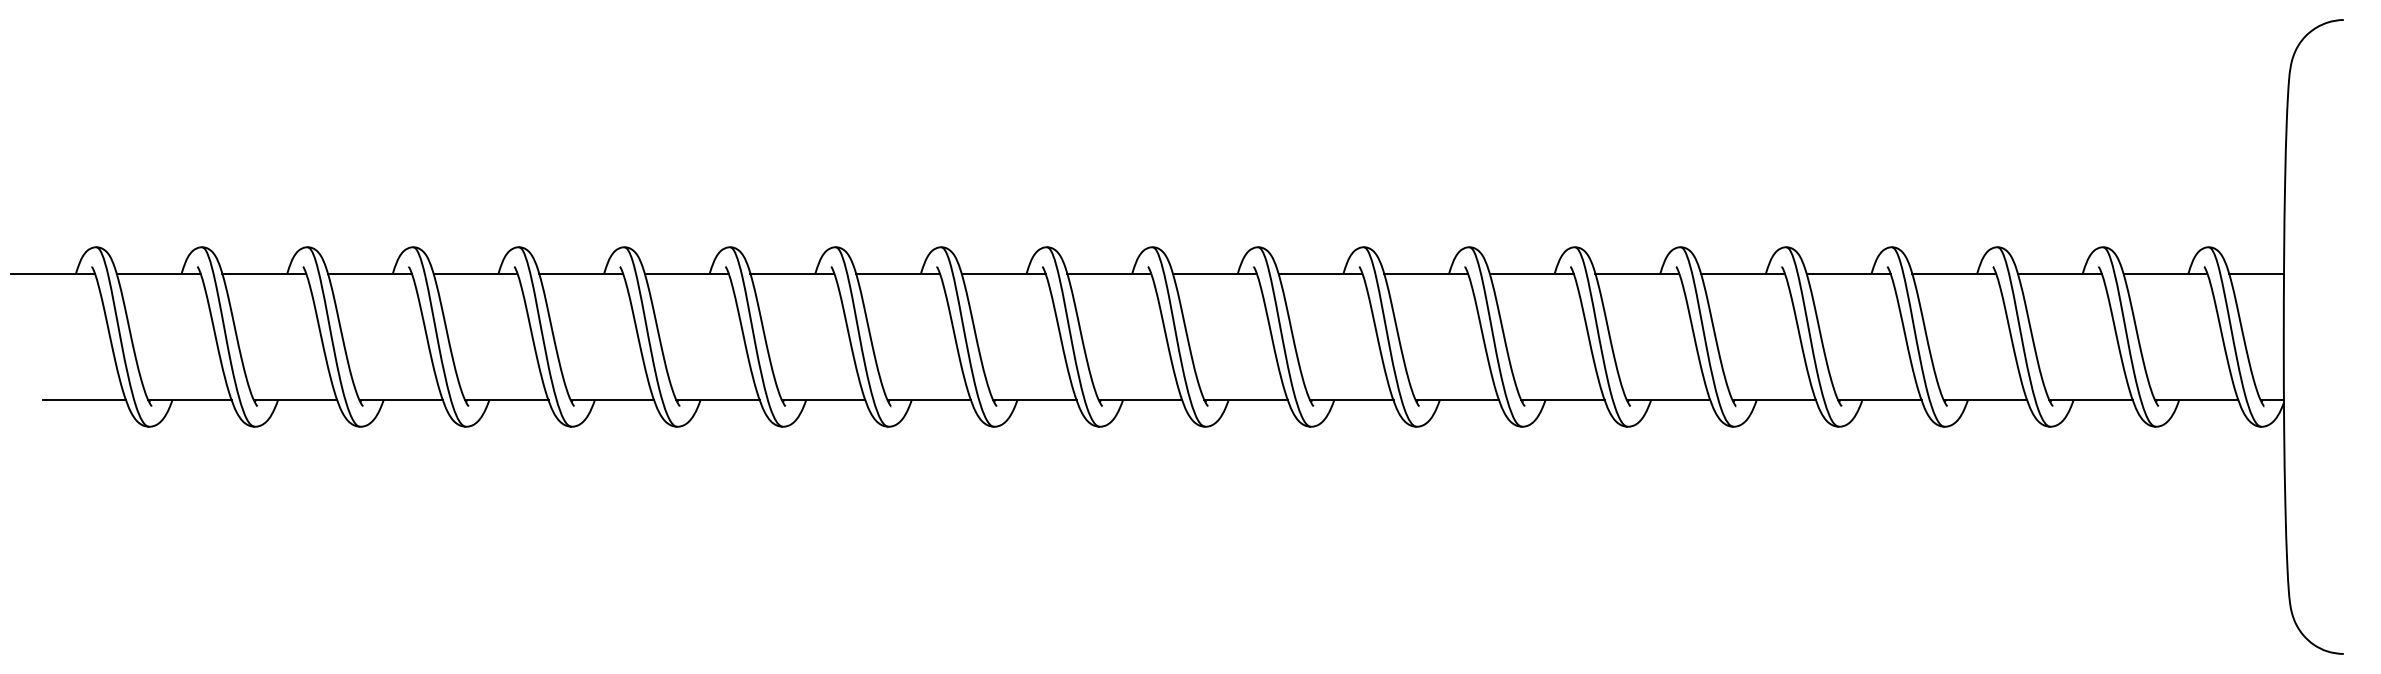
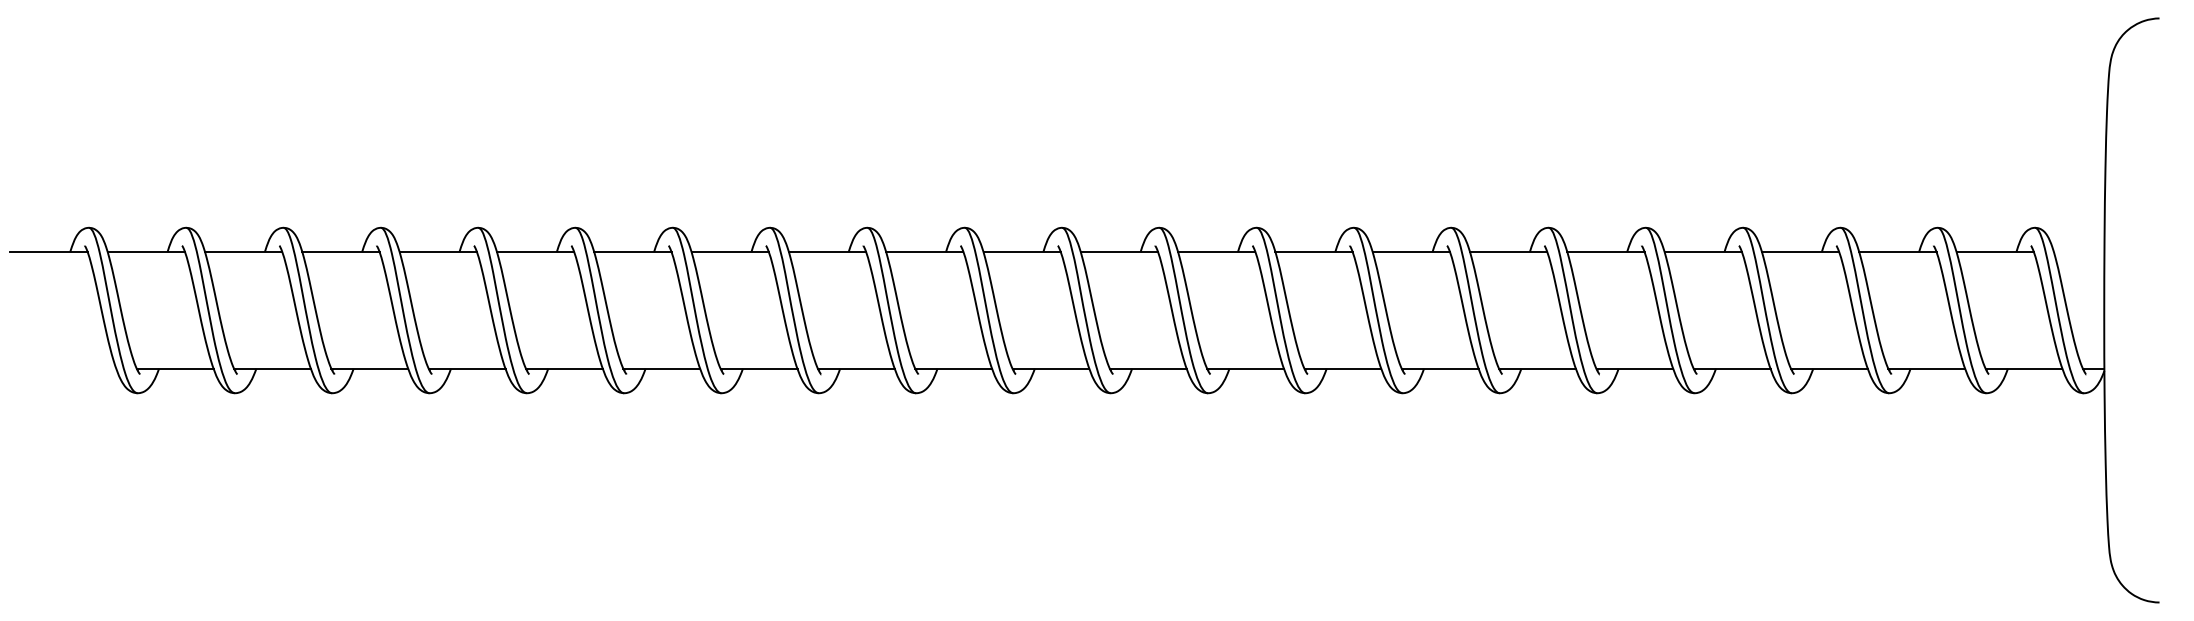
line: (2256, 273) -> (2079, 251), removed
line: (84, 400) -> (78, 369), removed

